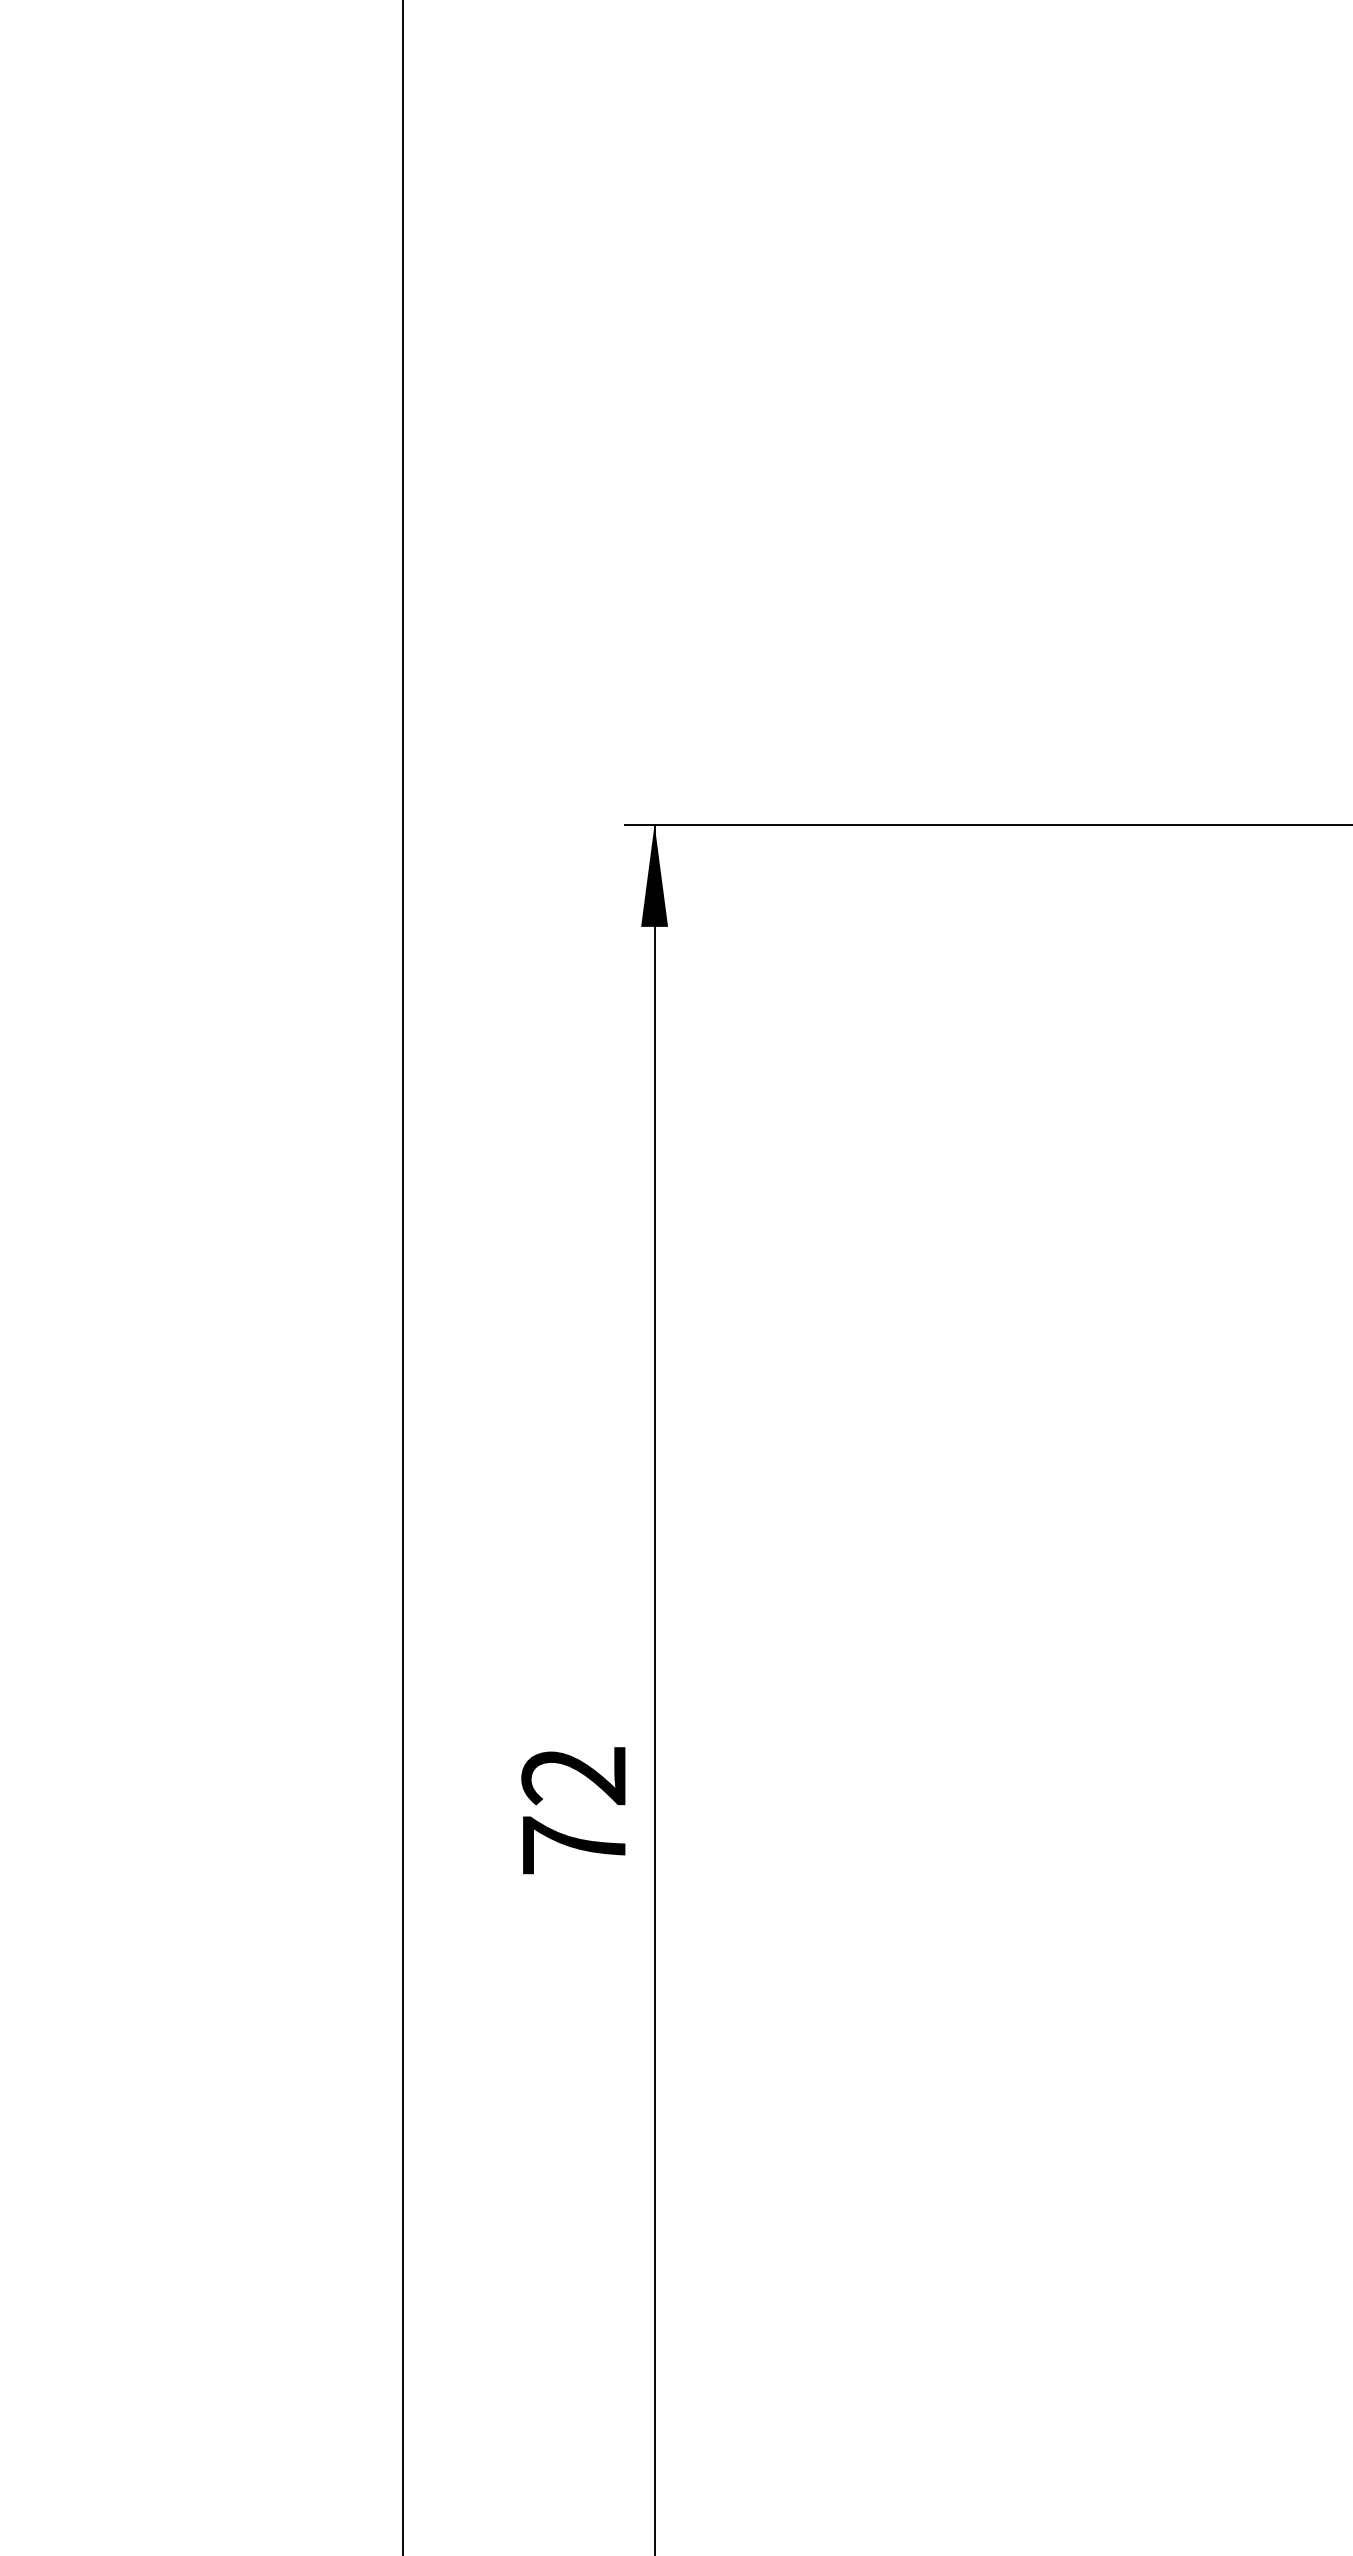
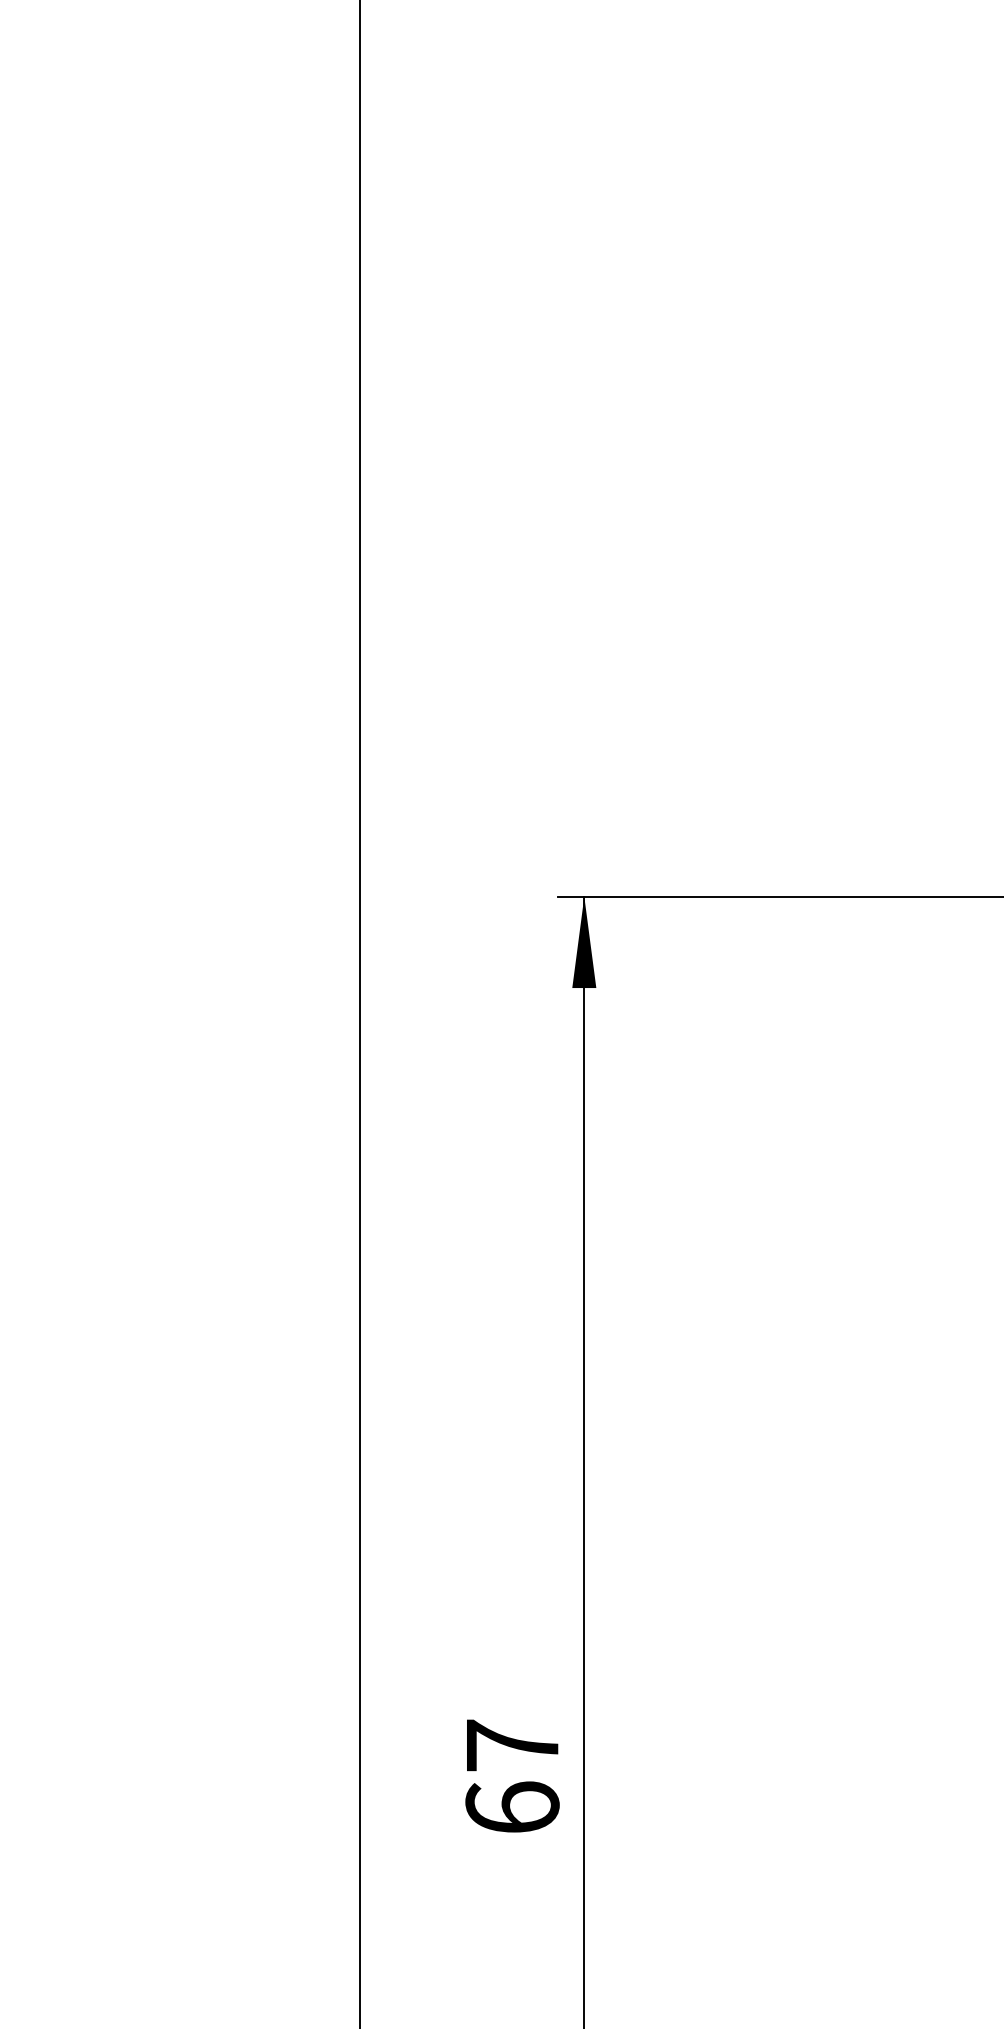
text: (574, 1810) -> (512, 1776), 72 -> 67

